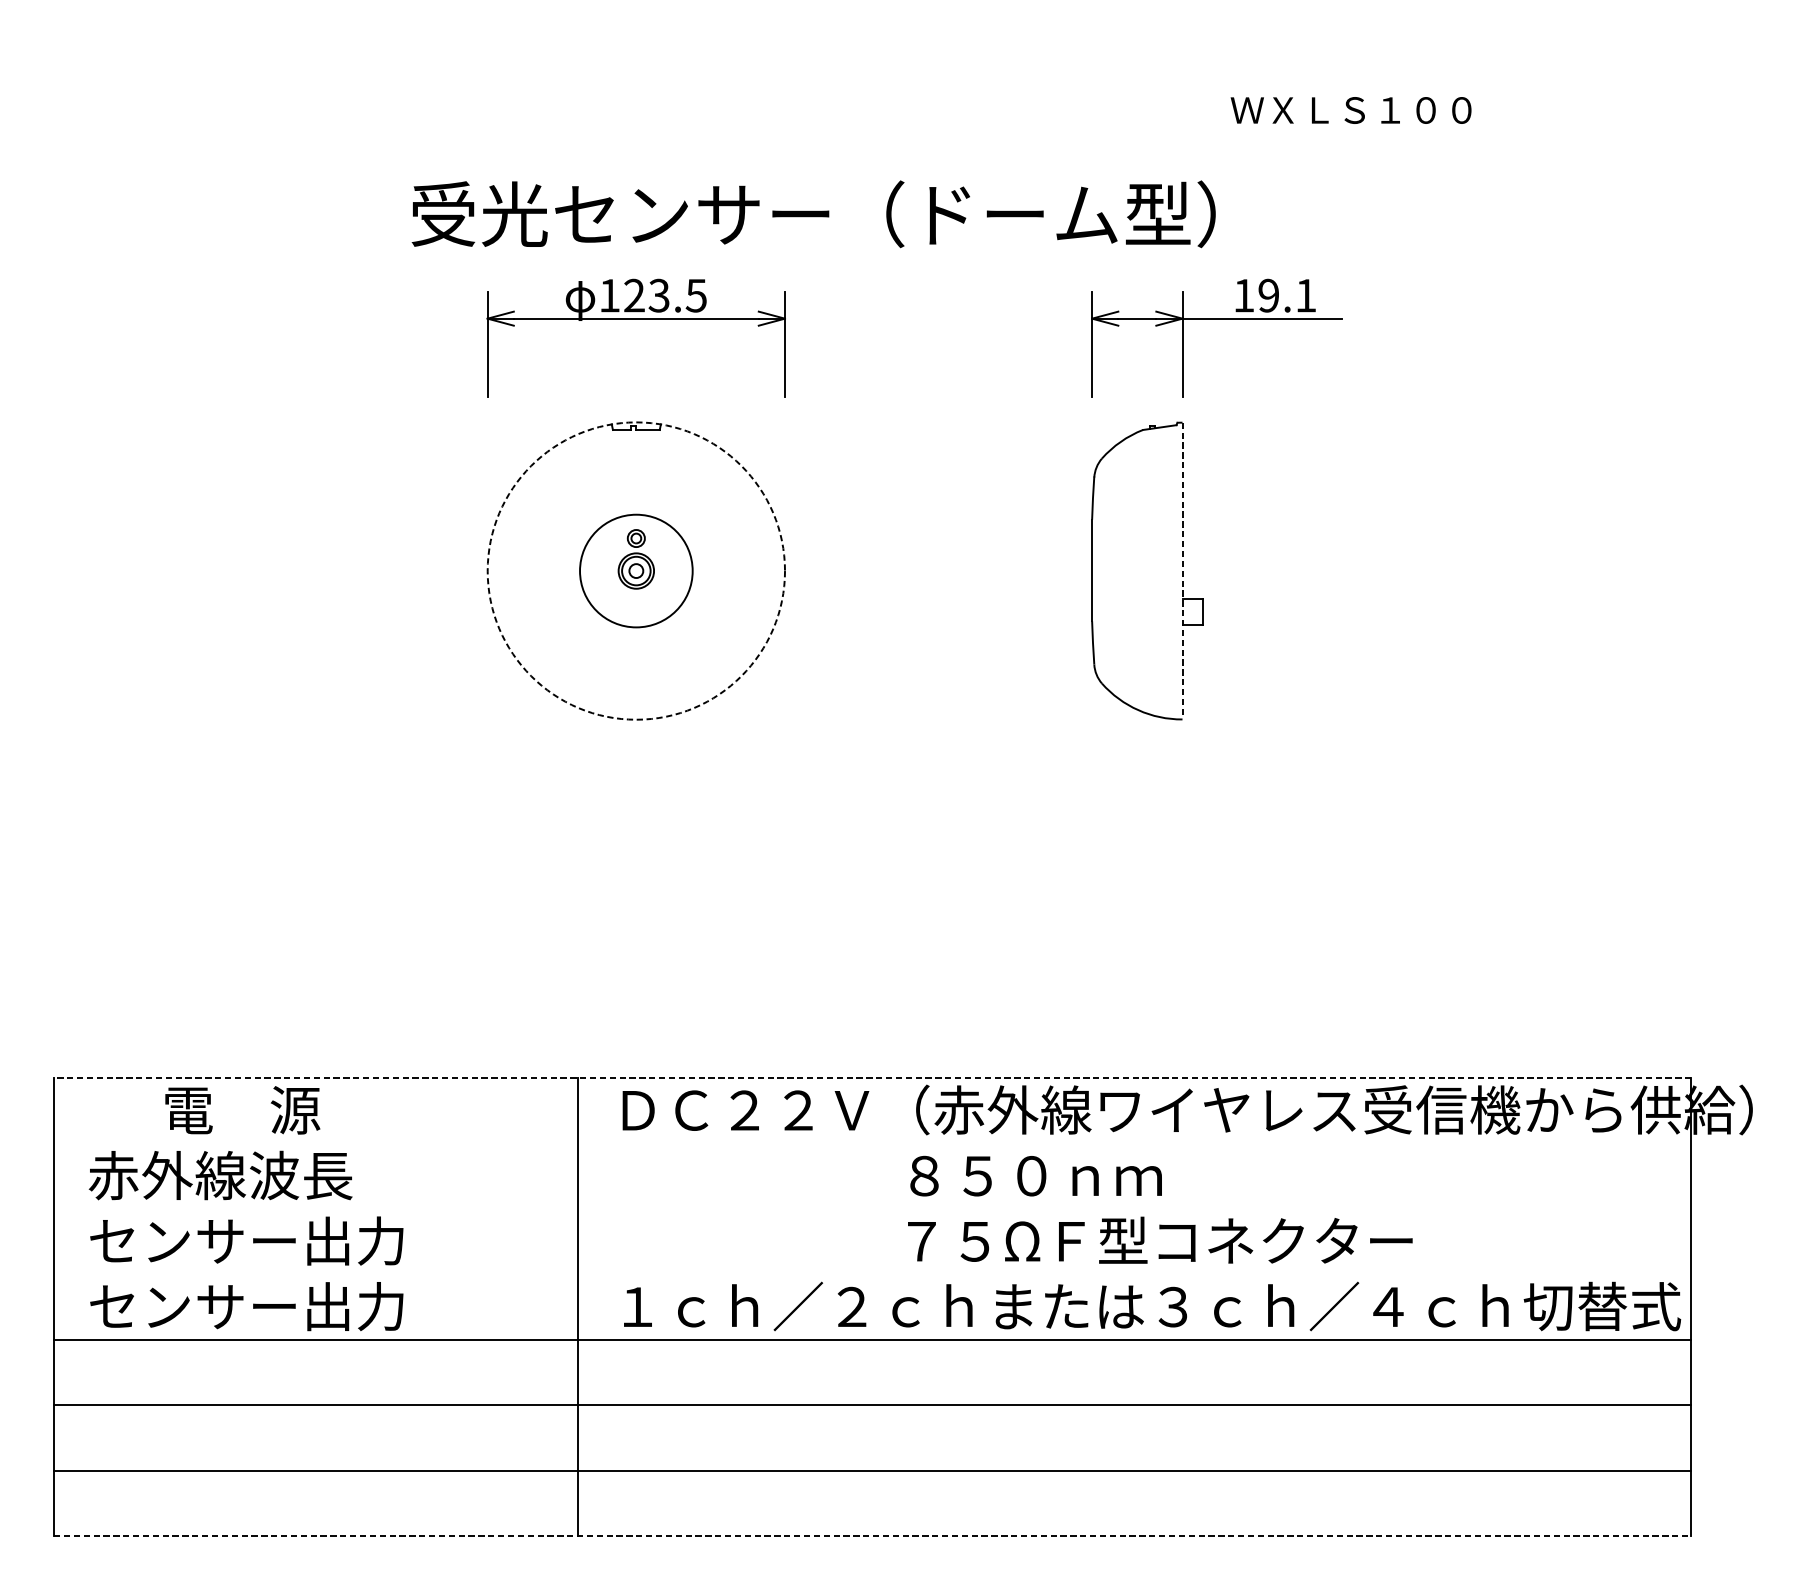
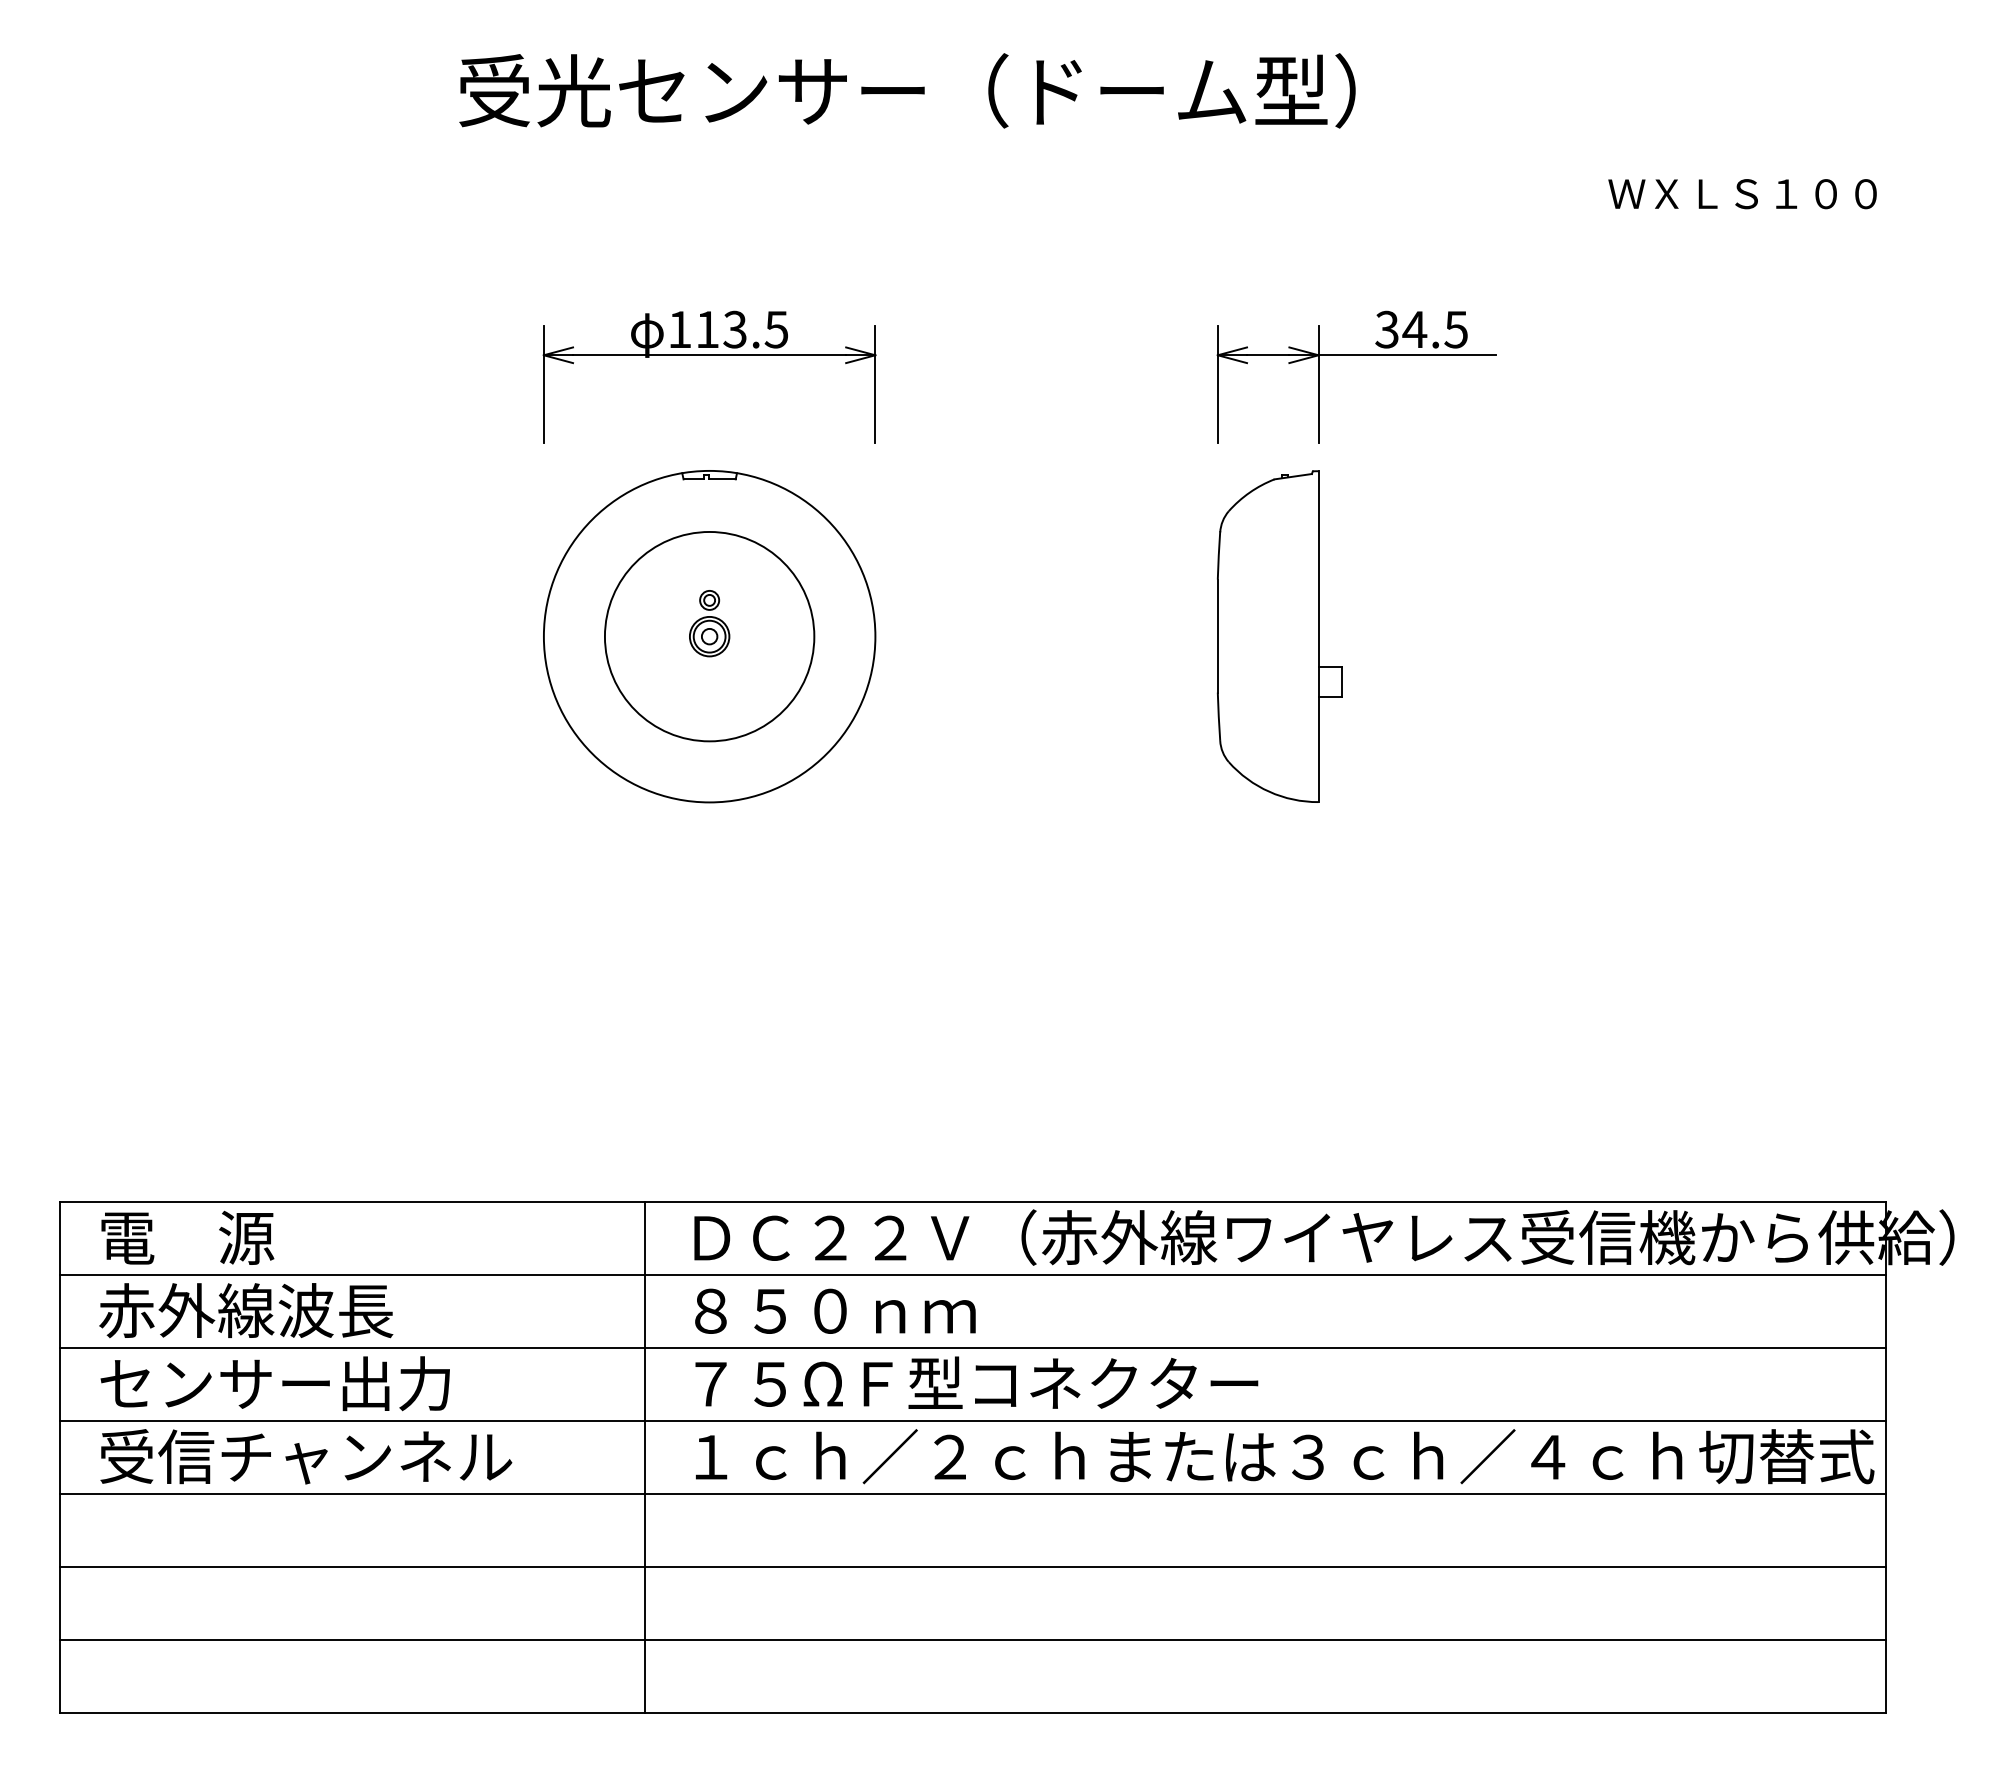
text: (1351, 110) -> (1742, 194), moved
text: (813, 213) -> (907, 90), moved
text: (634, 294) -> (707, 328), 123.5 -> 113.5
text: (1274, 295) -> (1421, 329), 19.1 -> 34.5
circle: (636, 570) -> (709, 636), dashed -> solid
circle: (636, 570) -> (709, 636), size x1.67
line: (1182, 571) -> (1318, 637), dashed -> solid
line: (873, 1077) -> (973, 1201), dashed -> solid
text: (242, 1109) -> (187, 1237), moved
line: (872, 1143) -> (972, 1274), added
text: (1036, 1175) -> (835, 1310), moved
line: (872, 1208) -> (972, 1347), added
text: (1160, 1240) -> (976, 1382), moved
line: (872, 1274) -> (972, 1420), added
text: (274, 1306) -> (306, 1456), センサー出力 -> 受信チャンネル
line: (873, 1536) -> (973, 1713), dashed -> solid

